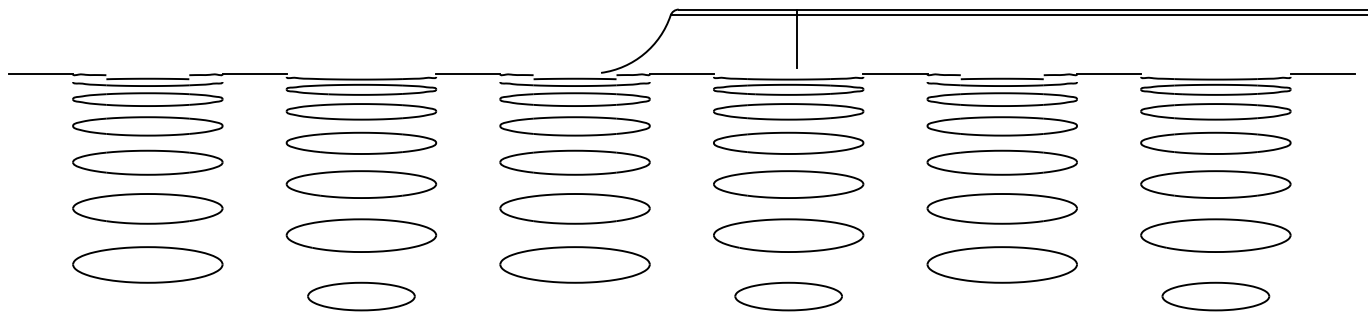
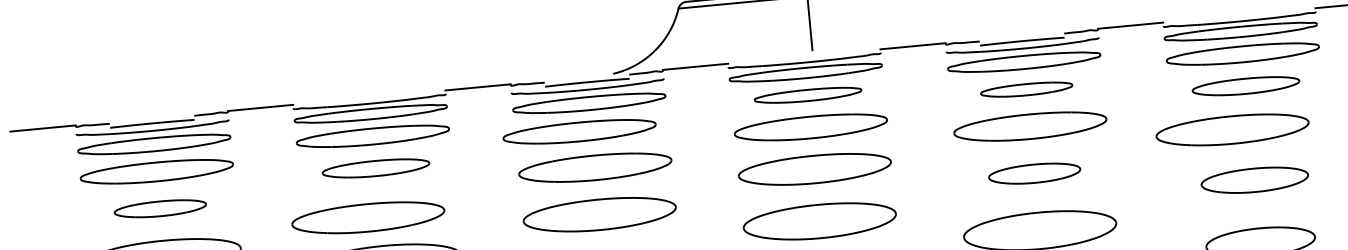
part: (788, 111) -> (807, 95), size x0.7
part: (574, 126) -> (579, 132), moved
part: (1001, 126) -> (1026, 89), size x0.6
part: (361, 142) -> (376, 167), size x0.7
part: (1215, 142) -> (1245, 85), size x0.7
part: (147, 162) -> (160, 208), size x0.6
part: (361, 184) -> (368, 217), moved
part: (1215, 184) -> (1232, 129), moved
part: (1001, 208) -> (1033, 173), size x0.6
part: (1215, 235) -> (1254, 180), size x0.7

